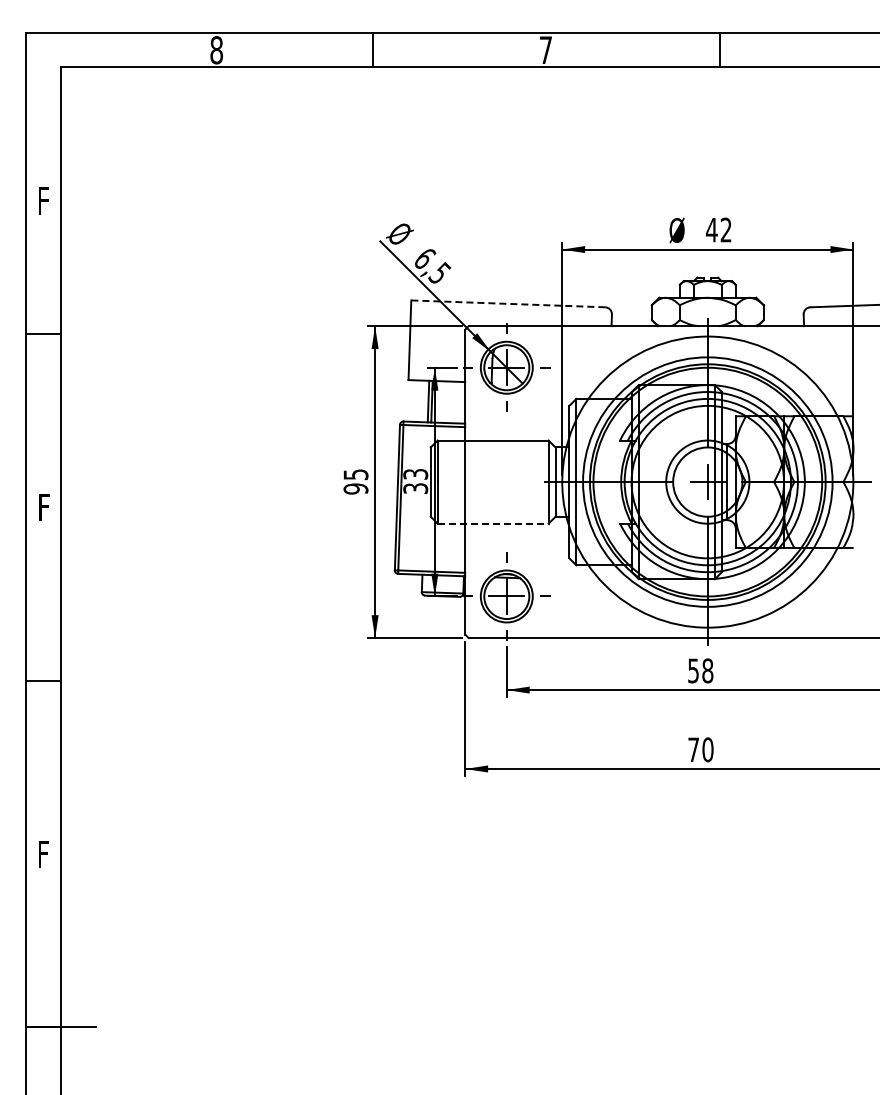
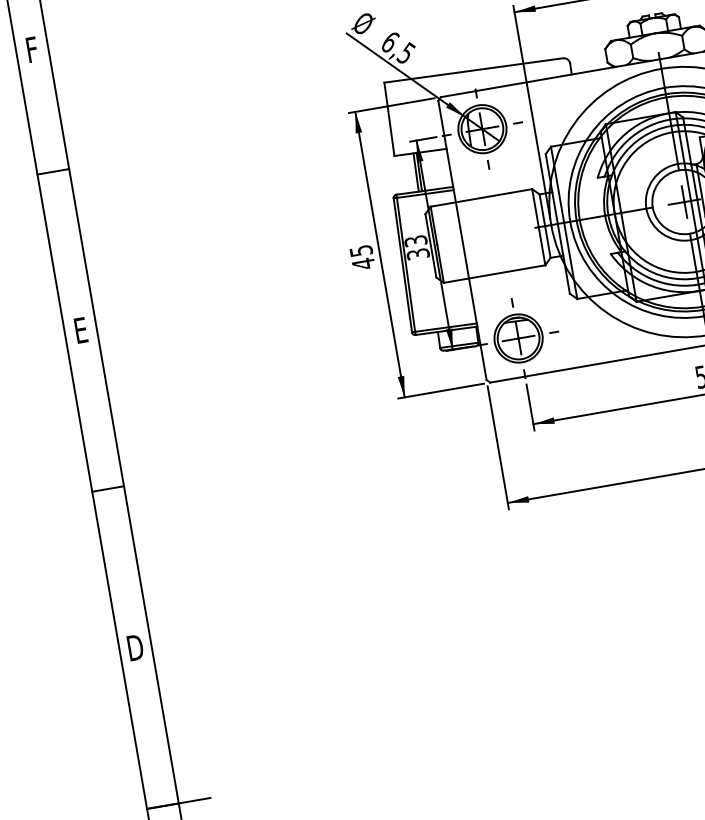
line: (507, 303) -> (472, 70), dashed -> solid
text: (355, 488) -> (363, 263), 95 -> 45
text: (43, 507) -> (80, 330), F -> E
line: (493, 523) -> (494, 273), dashed -> solid
text: (43, 853) -> (135, 646), F -> D

